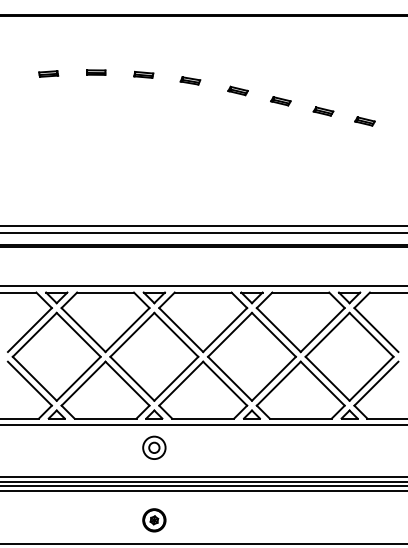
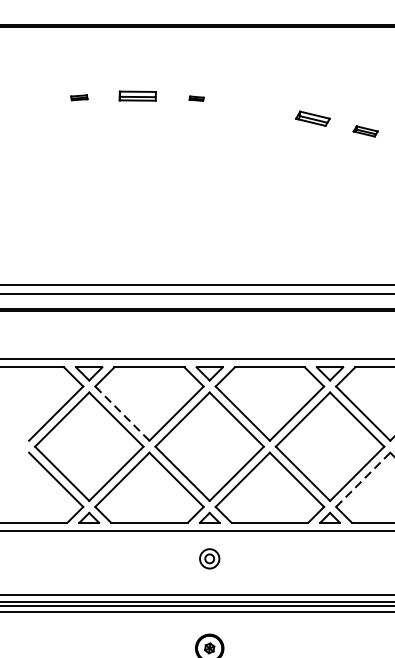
part: (96, 72) -> (138, 95), size x1.6
part: (48, 73) -> (79, 97), size x0.7
part: (143, 74) -> (196, 98), size x0.6
part: (190, 80) -> (254, 105), removed
part: (237, 90) -> (312, 118), size x1.4
line: (83, 329) -> (122, 412), solid -> dashed
line: (279, 383) -> (364, 479), solid -> dashed
part: (154, 447) -> (209, 558), size x0.7

